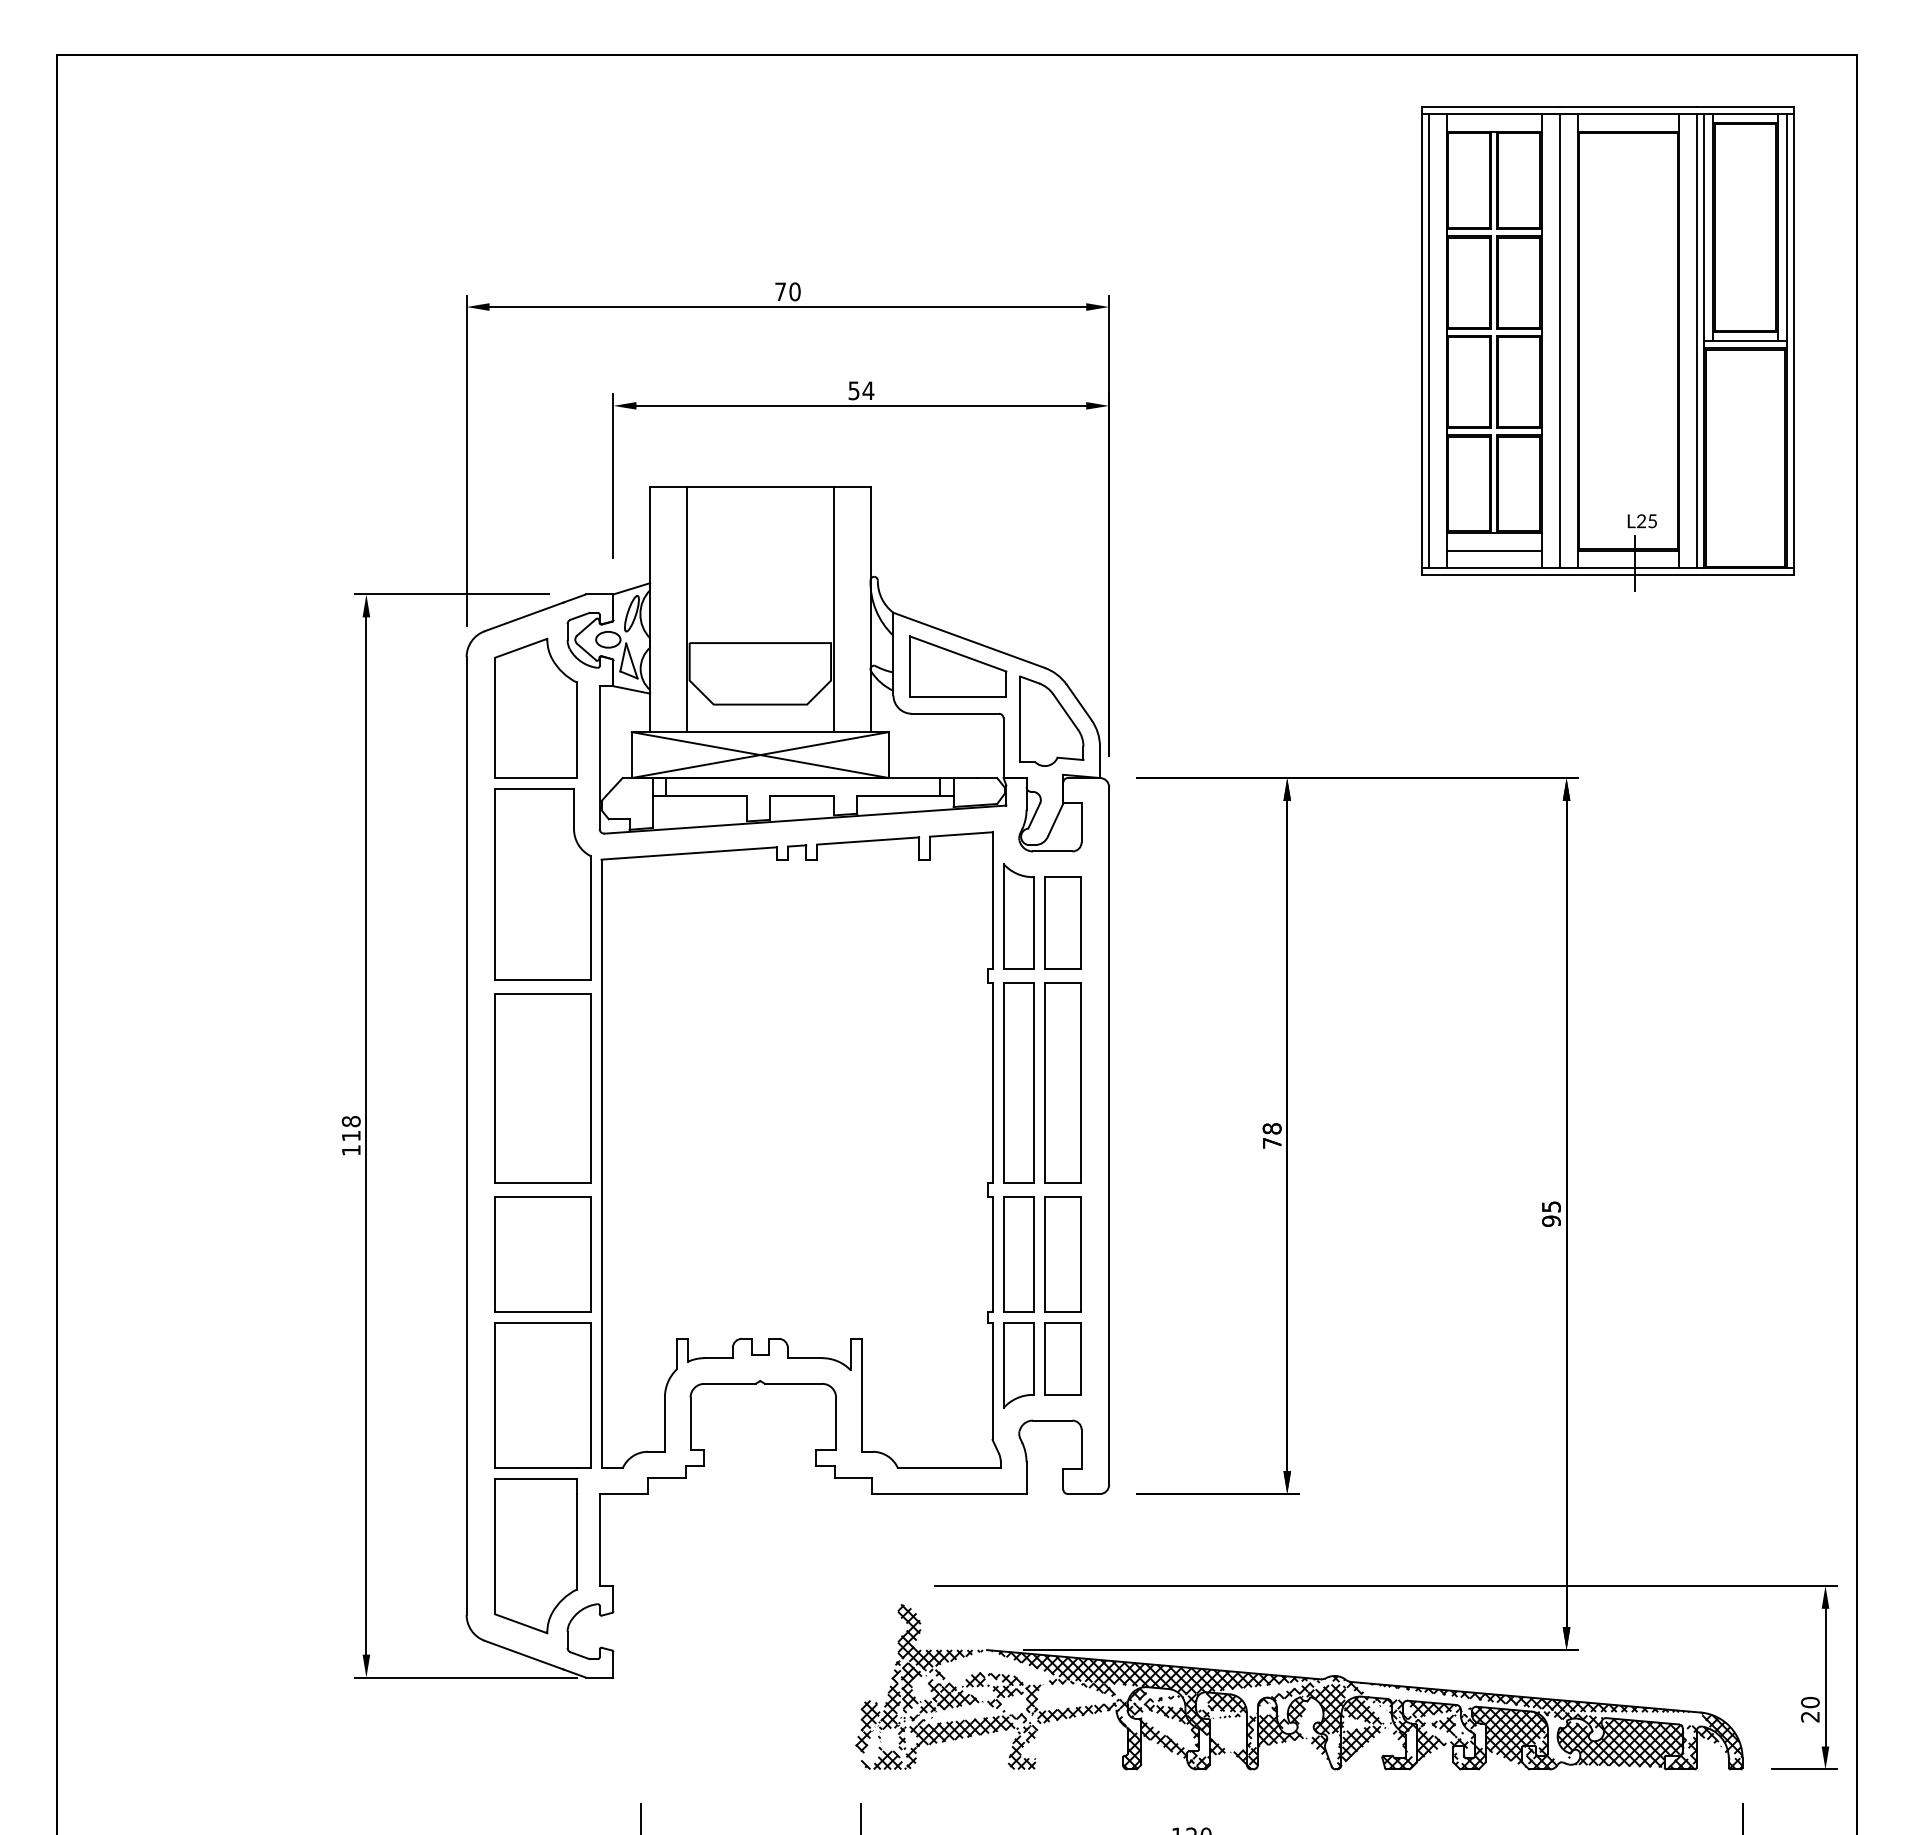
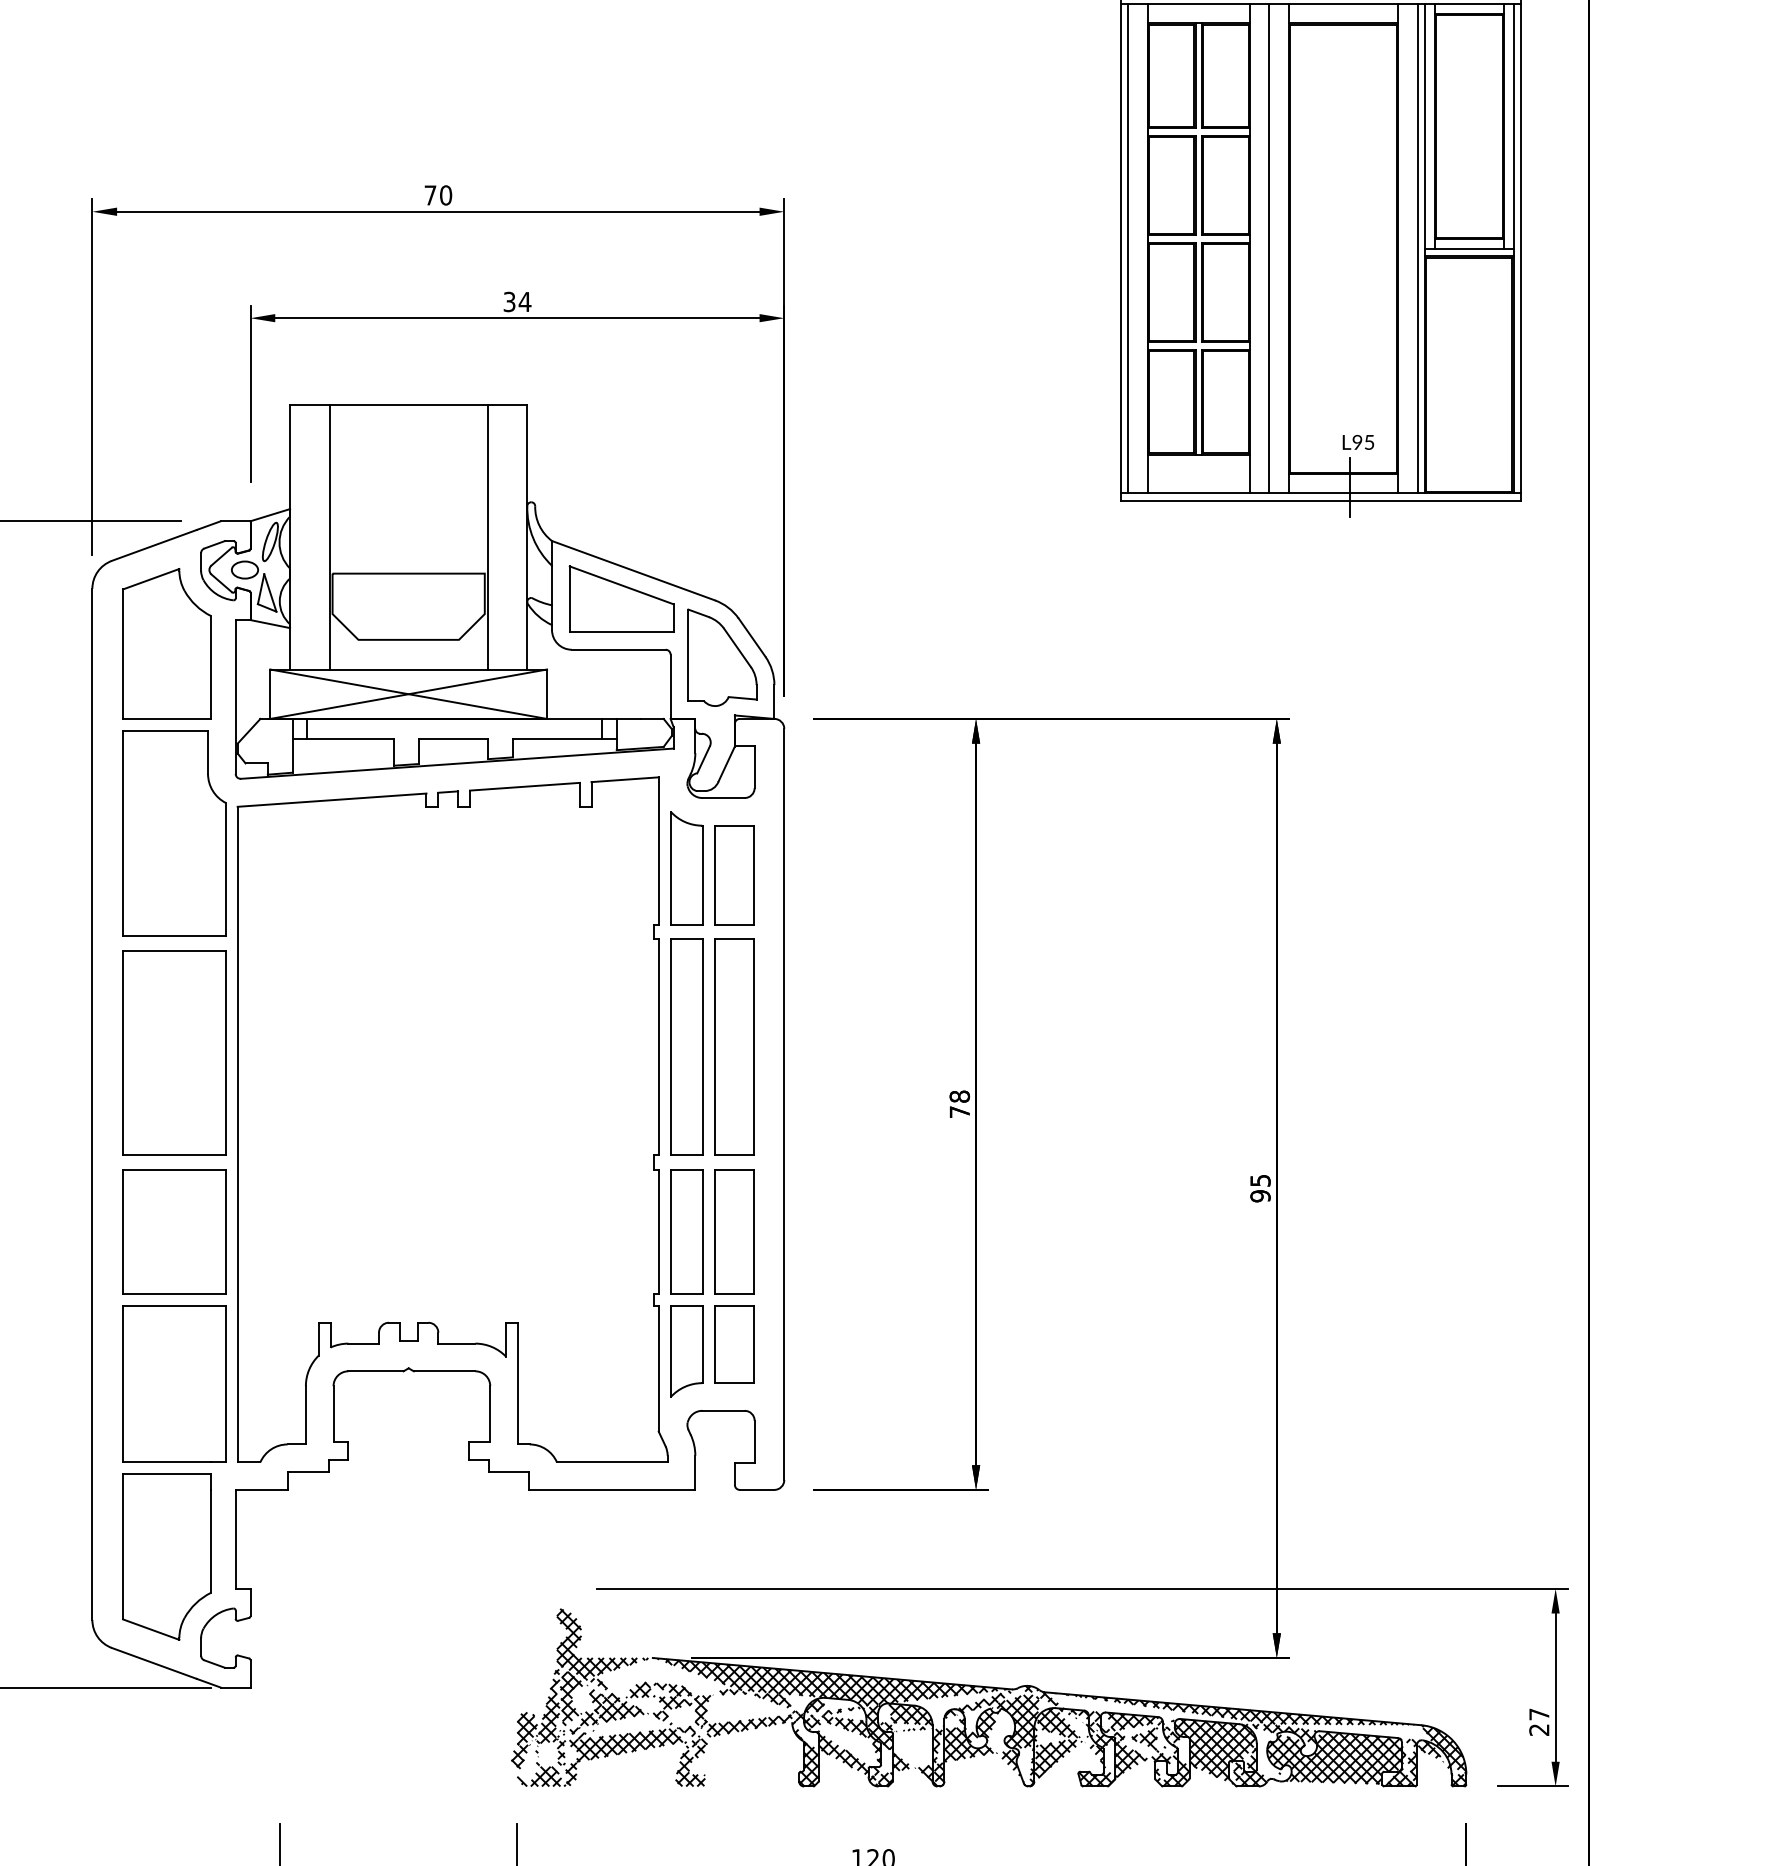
text: (854, 390) -> (510, 301), 54 -> 34
text: (1641, 522) -> (1357, 443), L25 -> L95
line: (1493, 550) -> (1198, 473), removed
text: (1810, 1702) -> (1539, 1714), 20 -> 27

